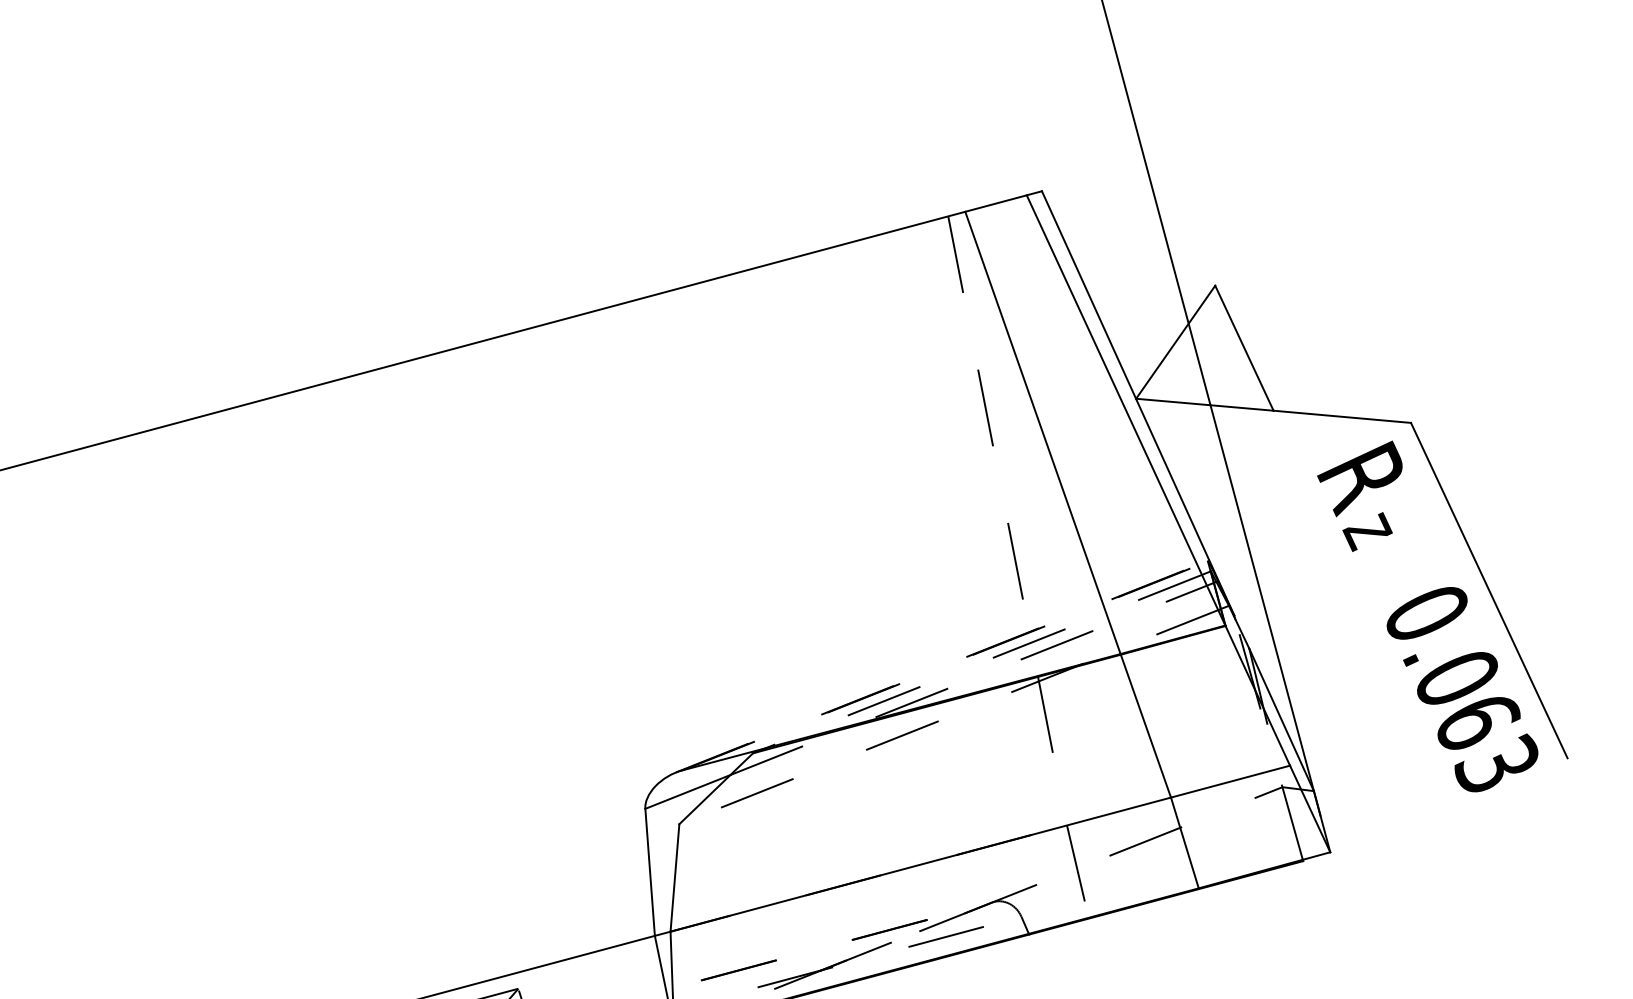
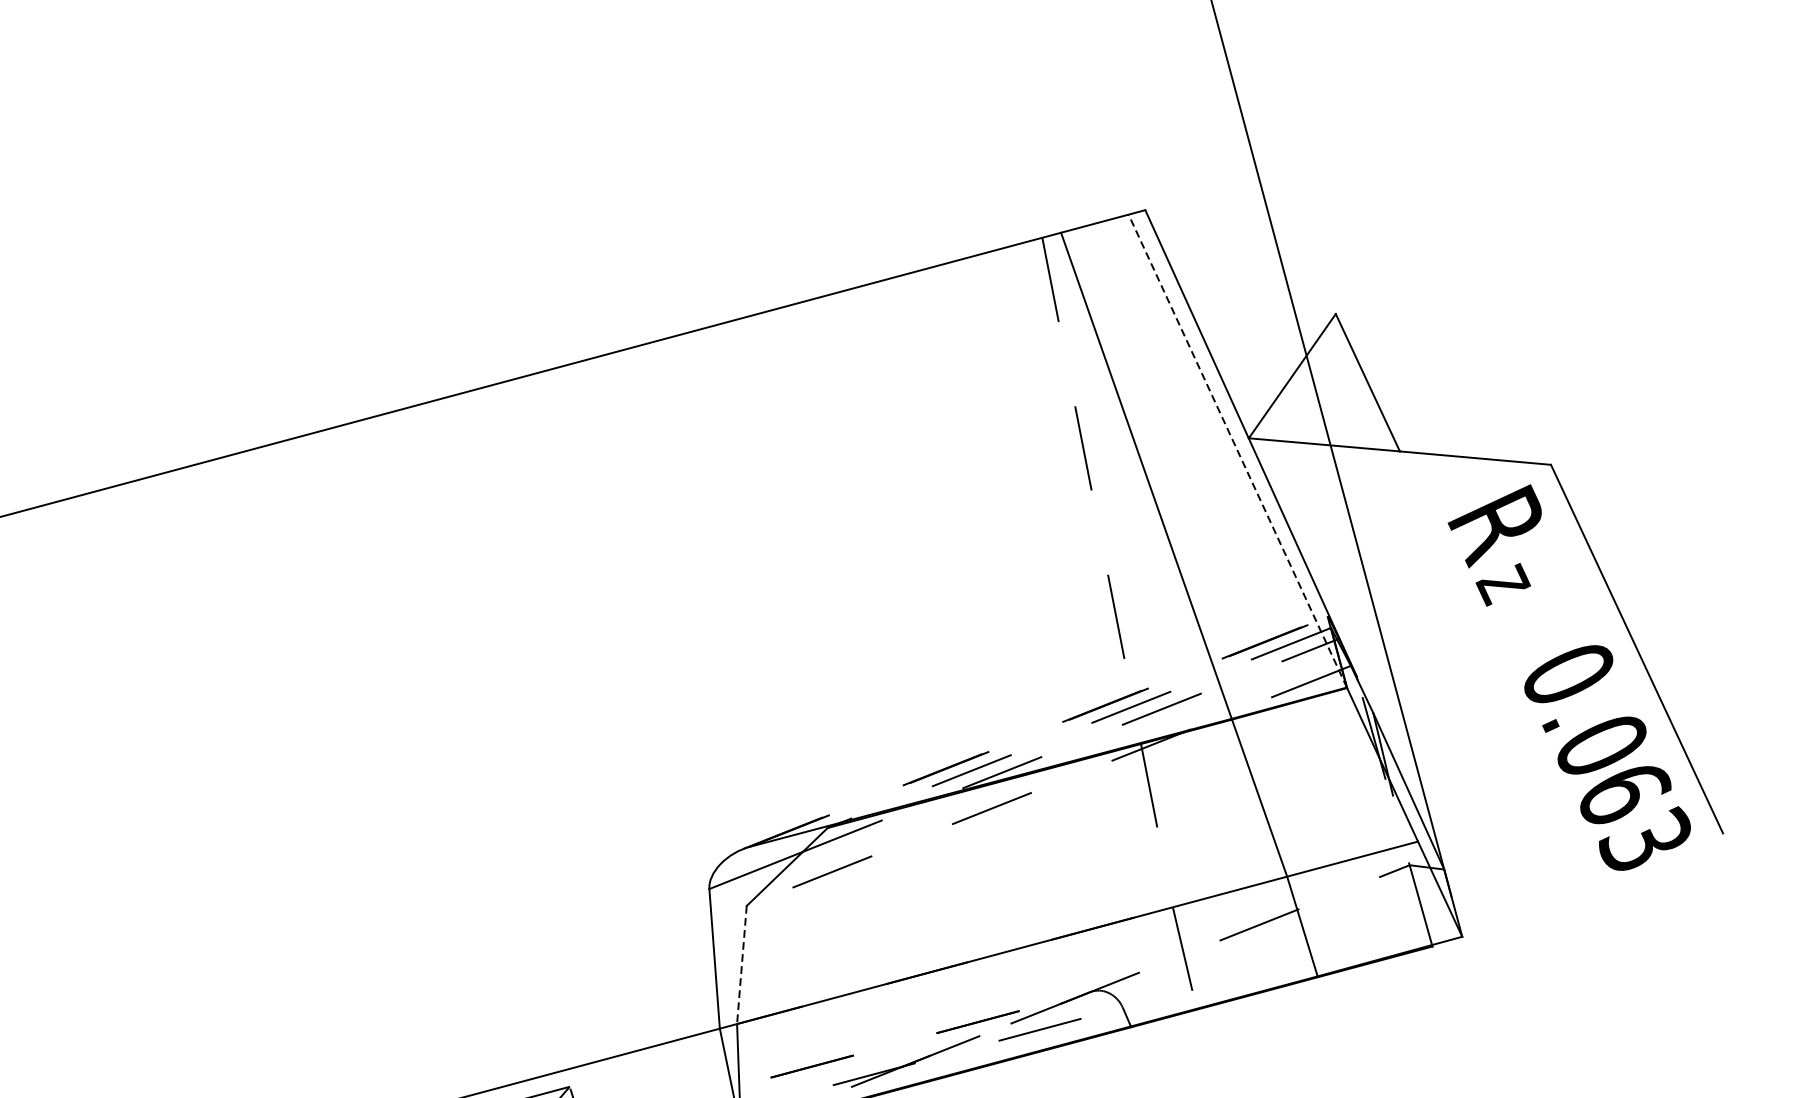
line: (1126, 410) -> (1238, 451), solid -> dashed
line: (674, 877) -> (741, 964), solid -> dashed

